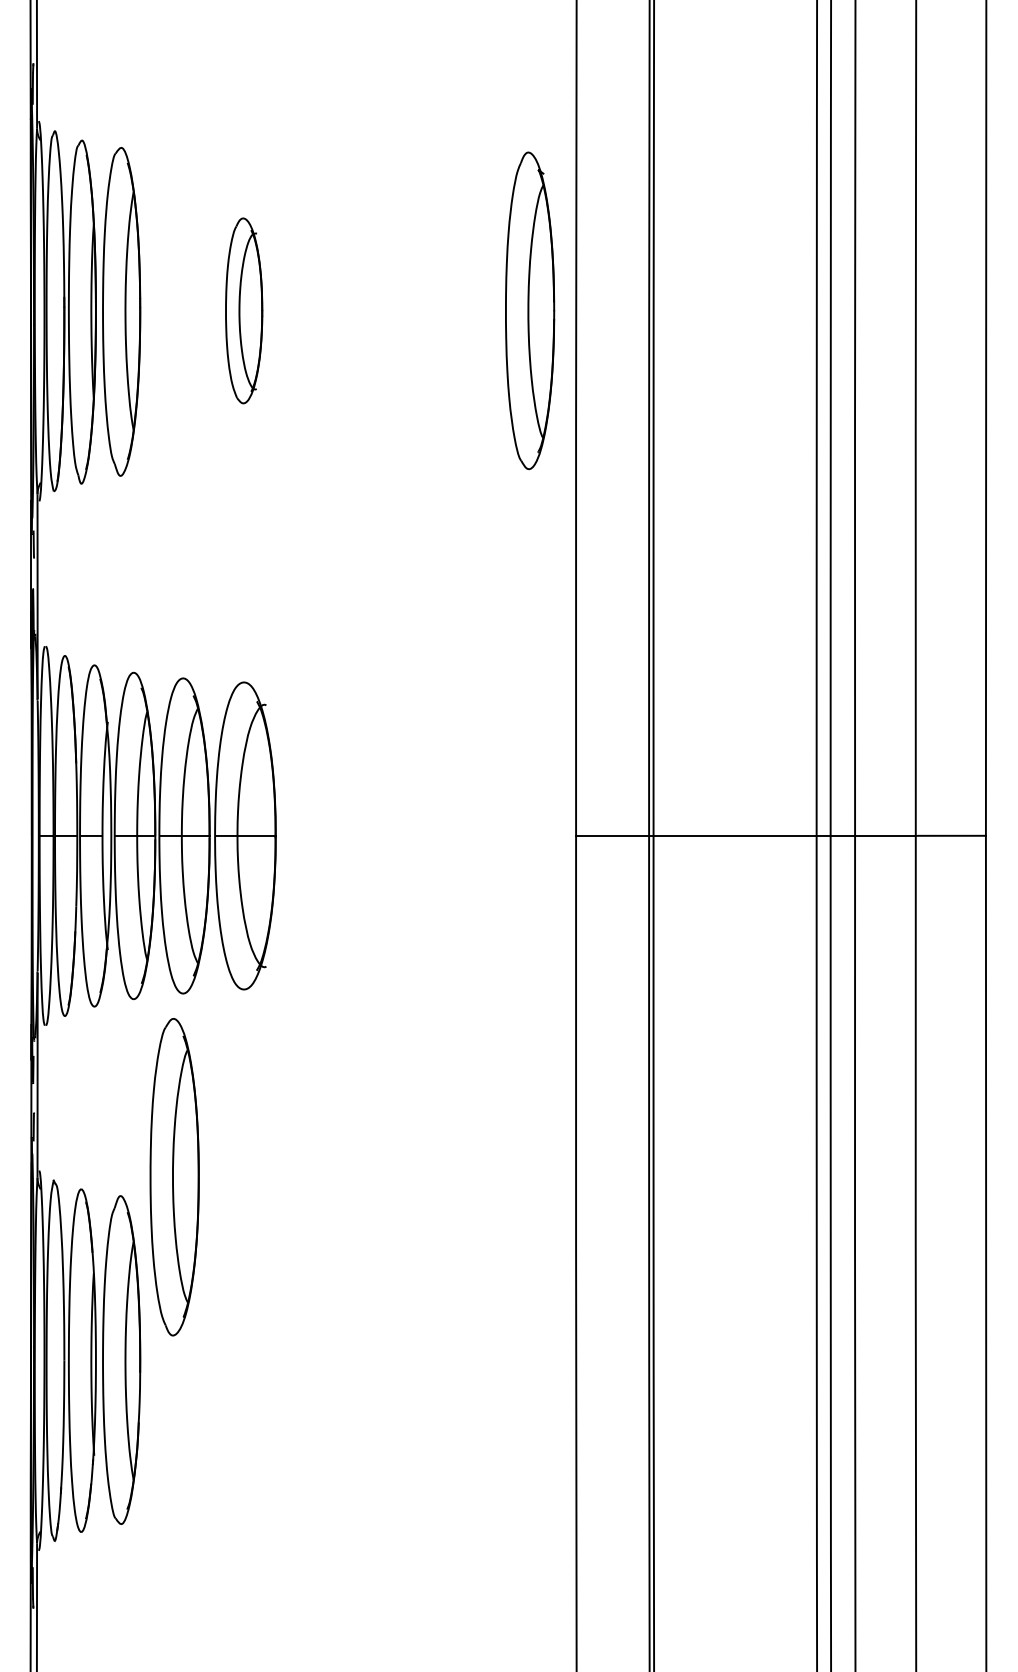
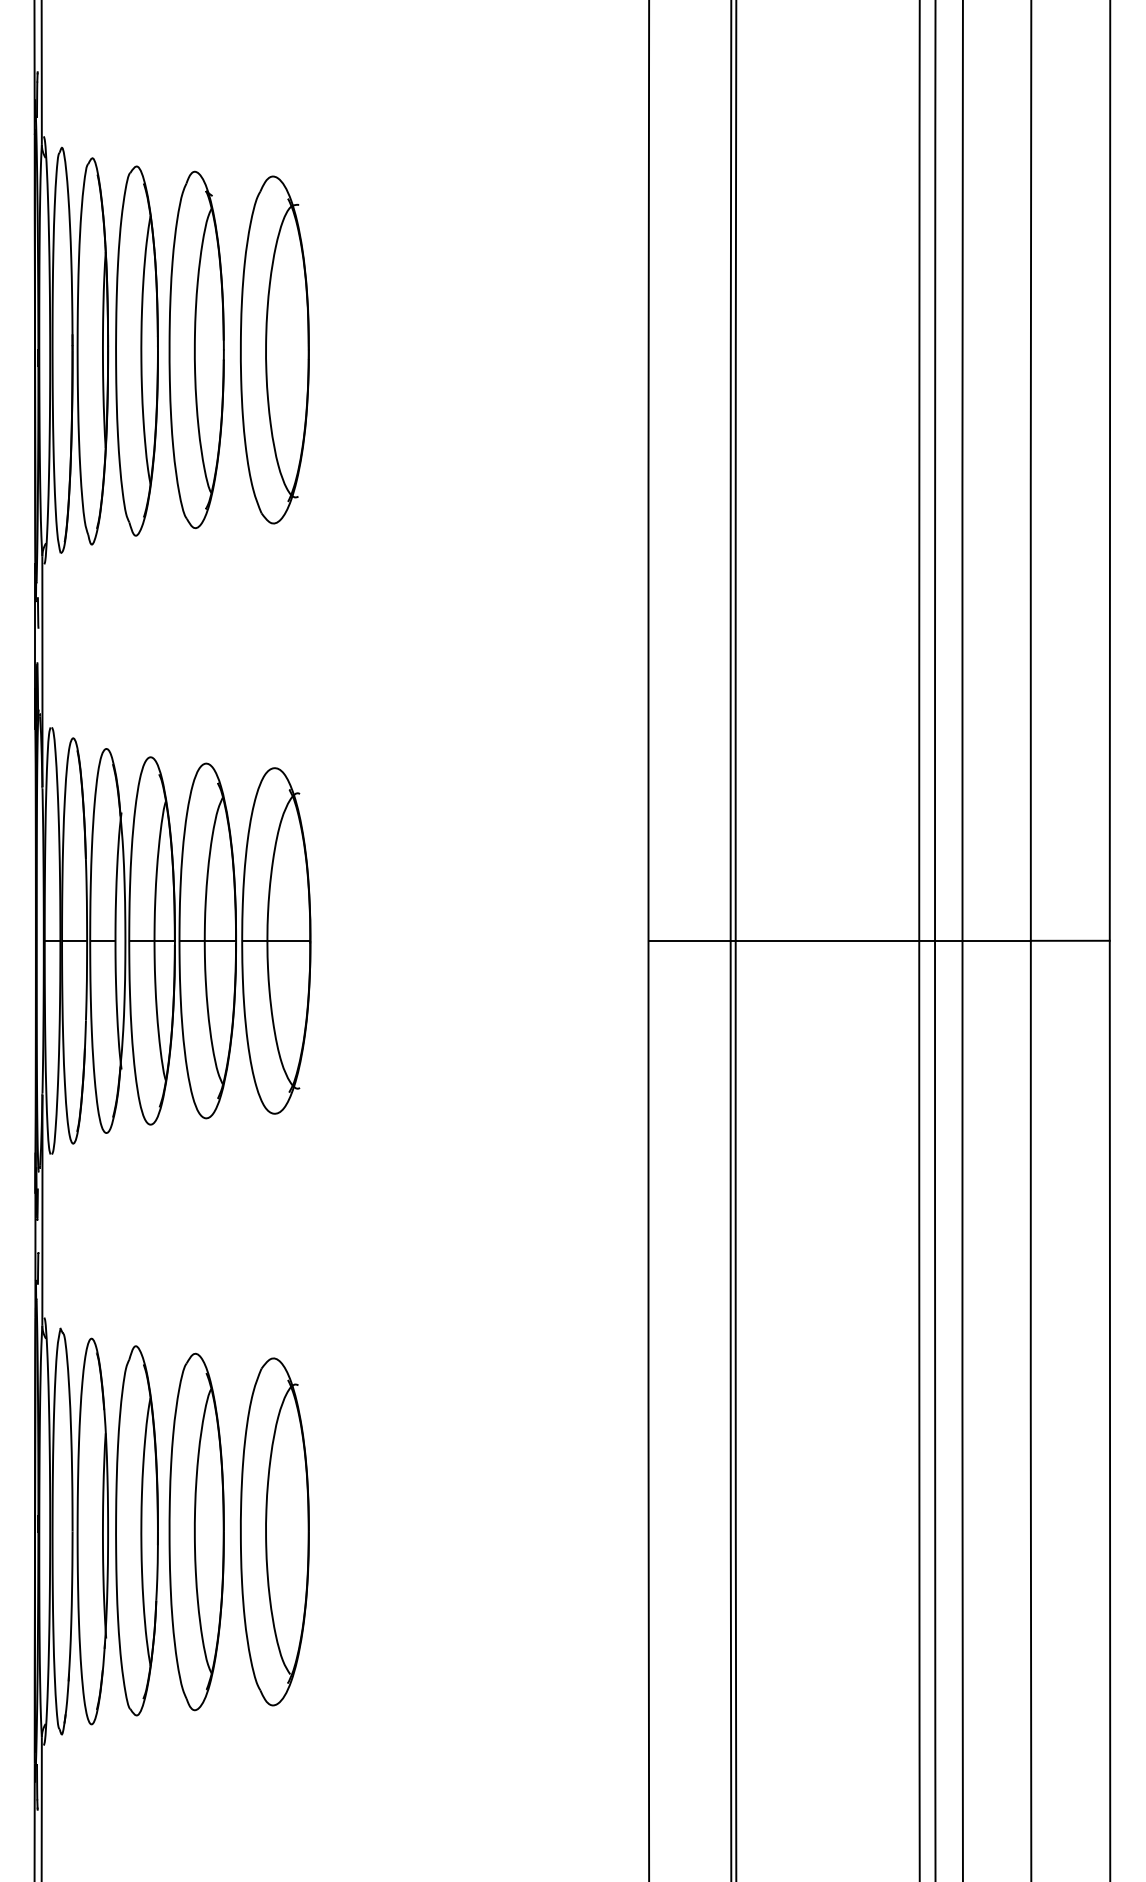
part: (243, 310) -> (274, 349), size x1.67
part: (529, 310) -> (196, 349), moved
part: (174, 1176) -> (196, 1531), moved
part: (243, 1360) -> (274, 1531), added

